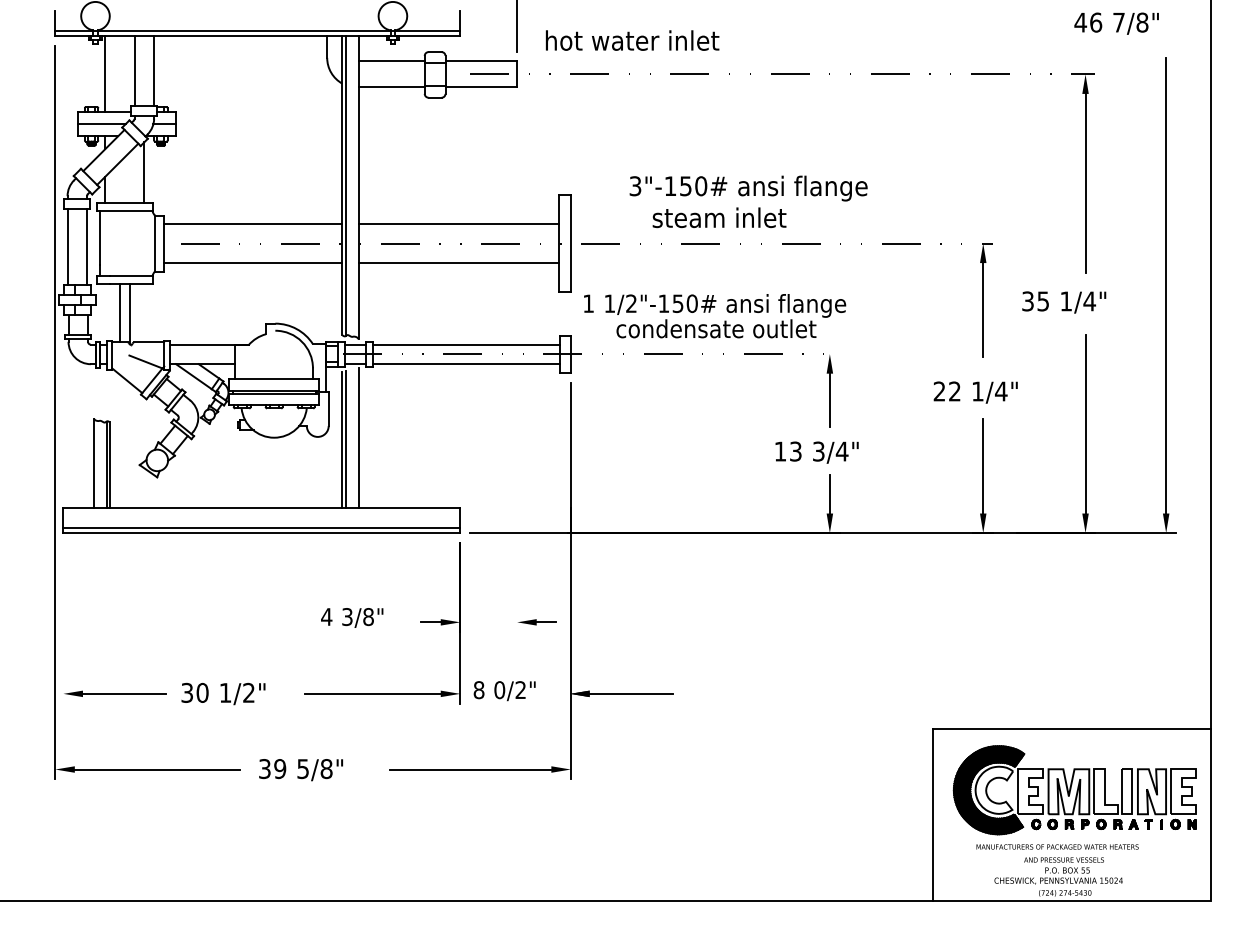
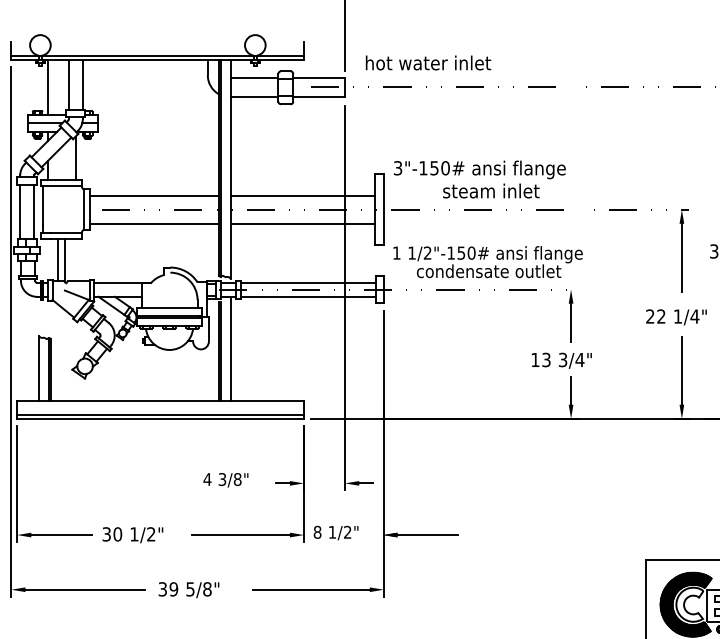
text: (748, 188) -> (479, 169), moved
line: (517, 365) -> (345, 297), added
line: (63, 622) -> (17, 483), added
text: (499, 690) -> (332, 532), 0/2" -> 1/2"

